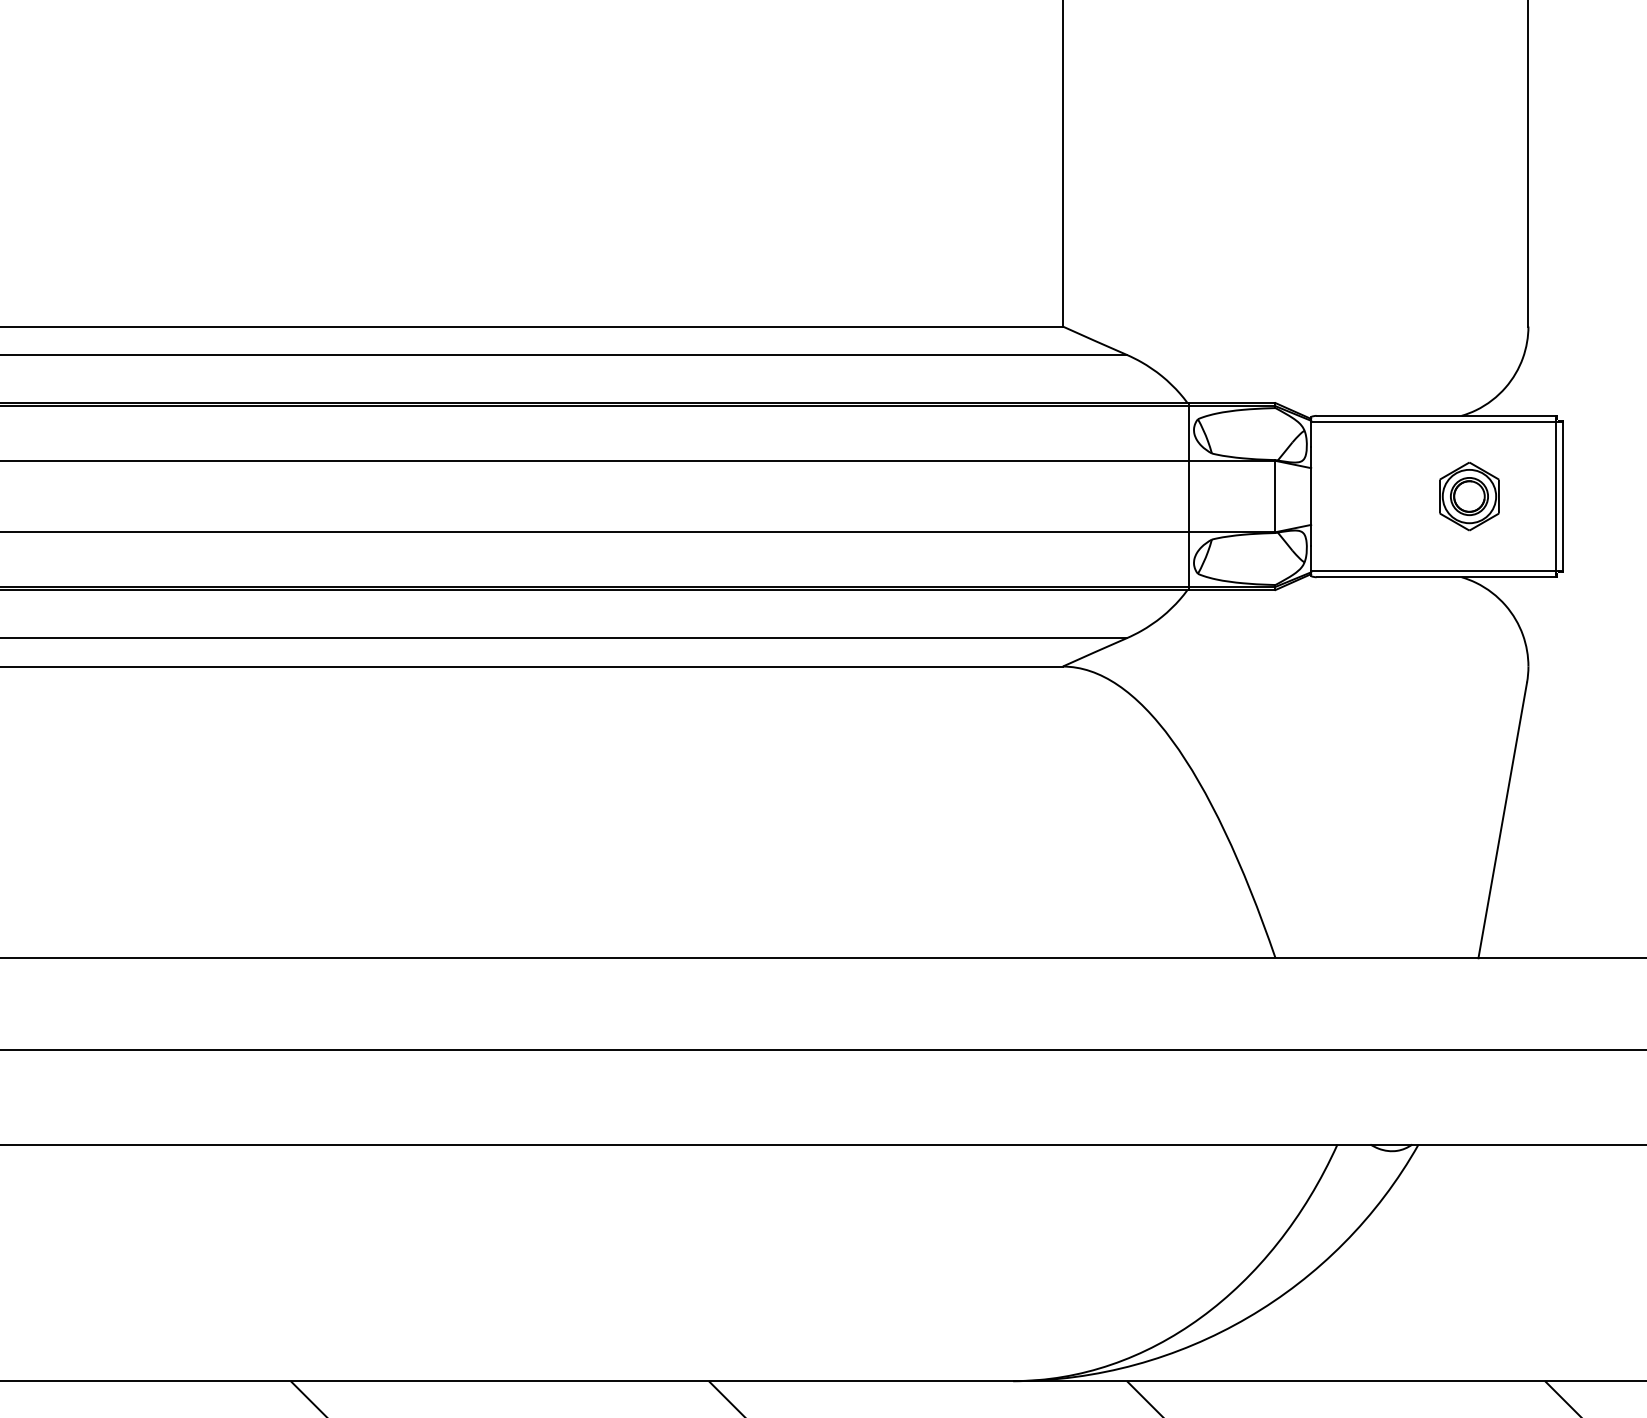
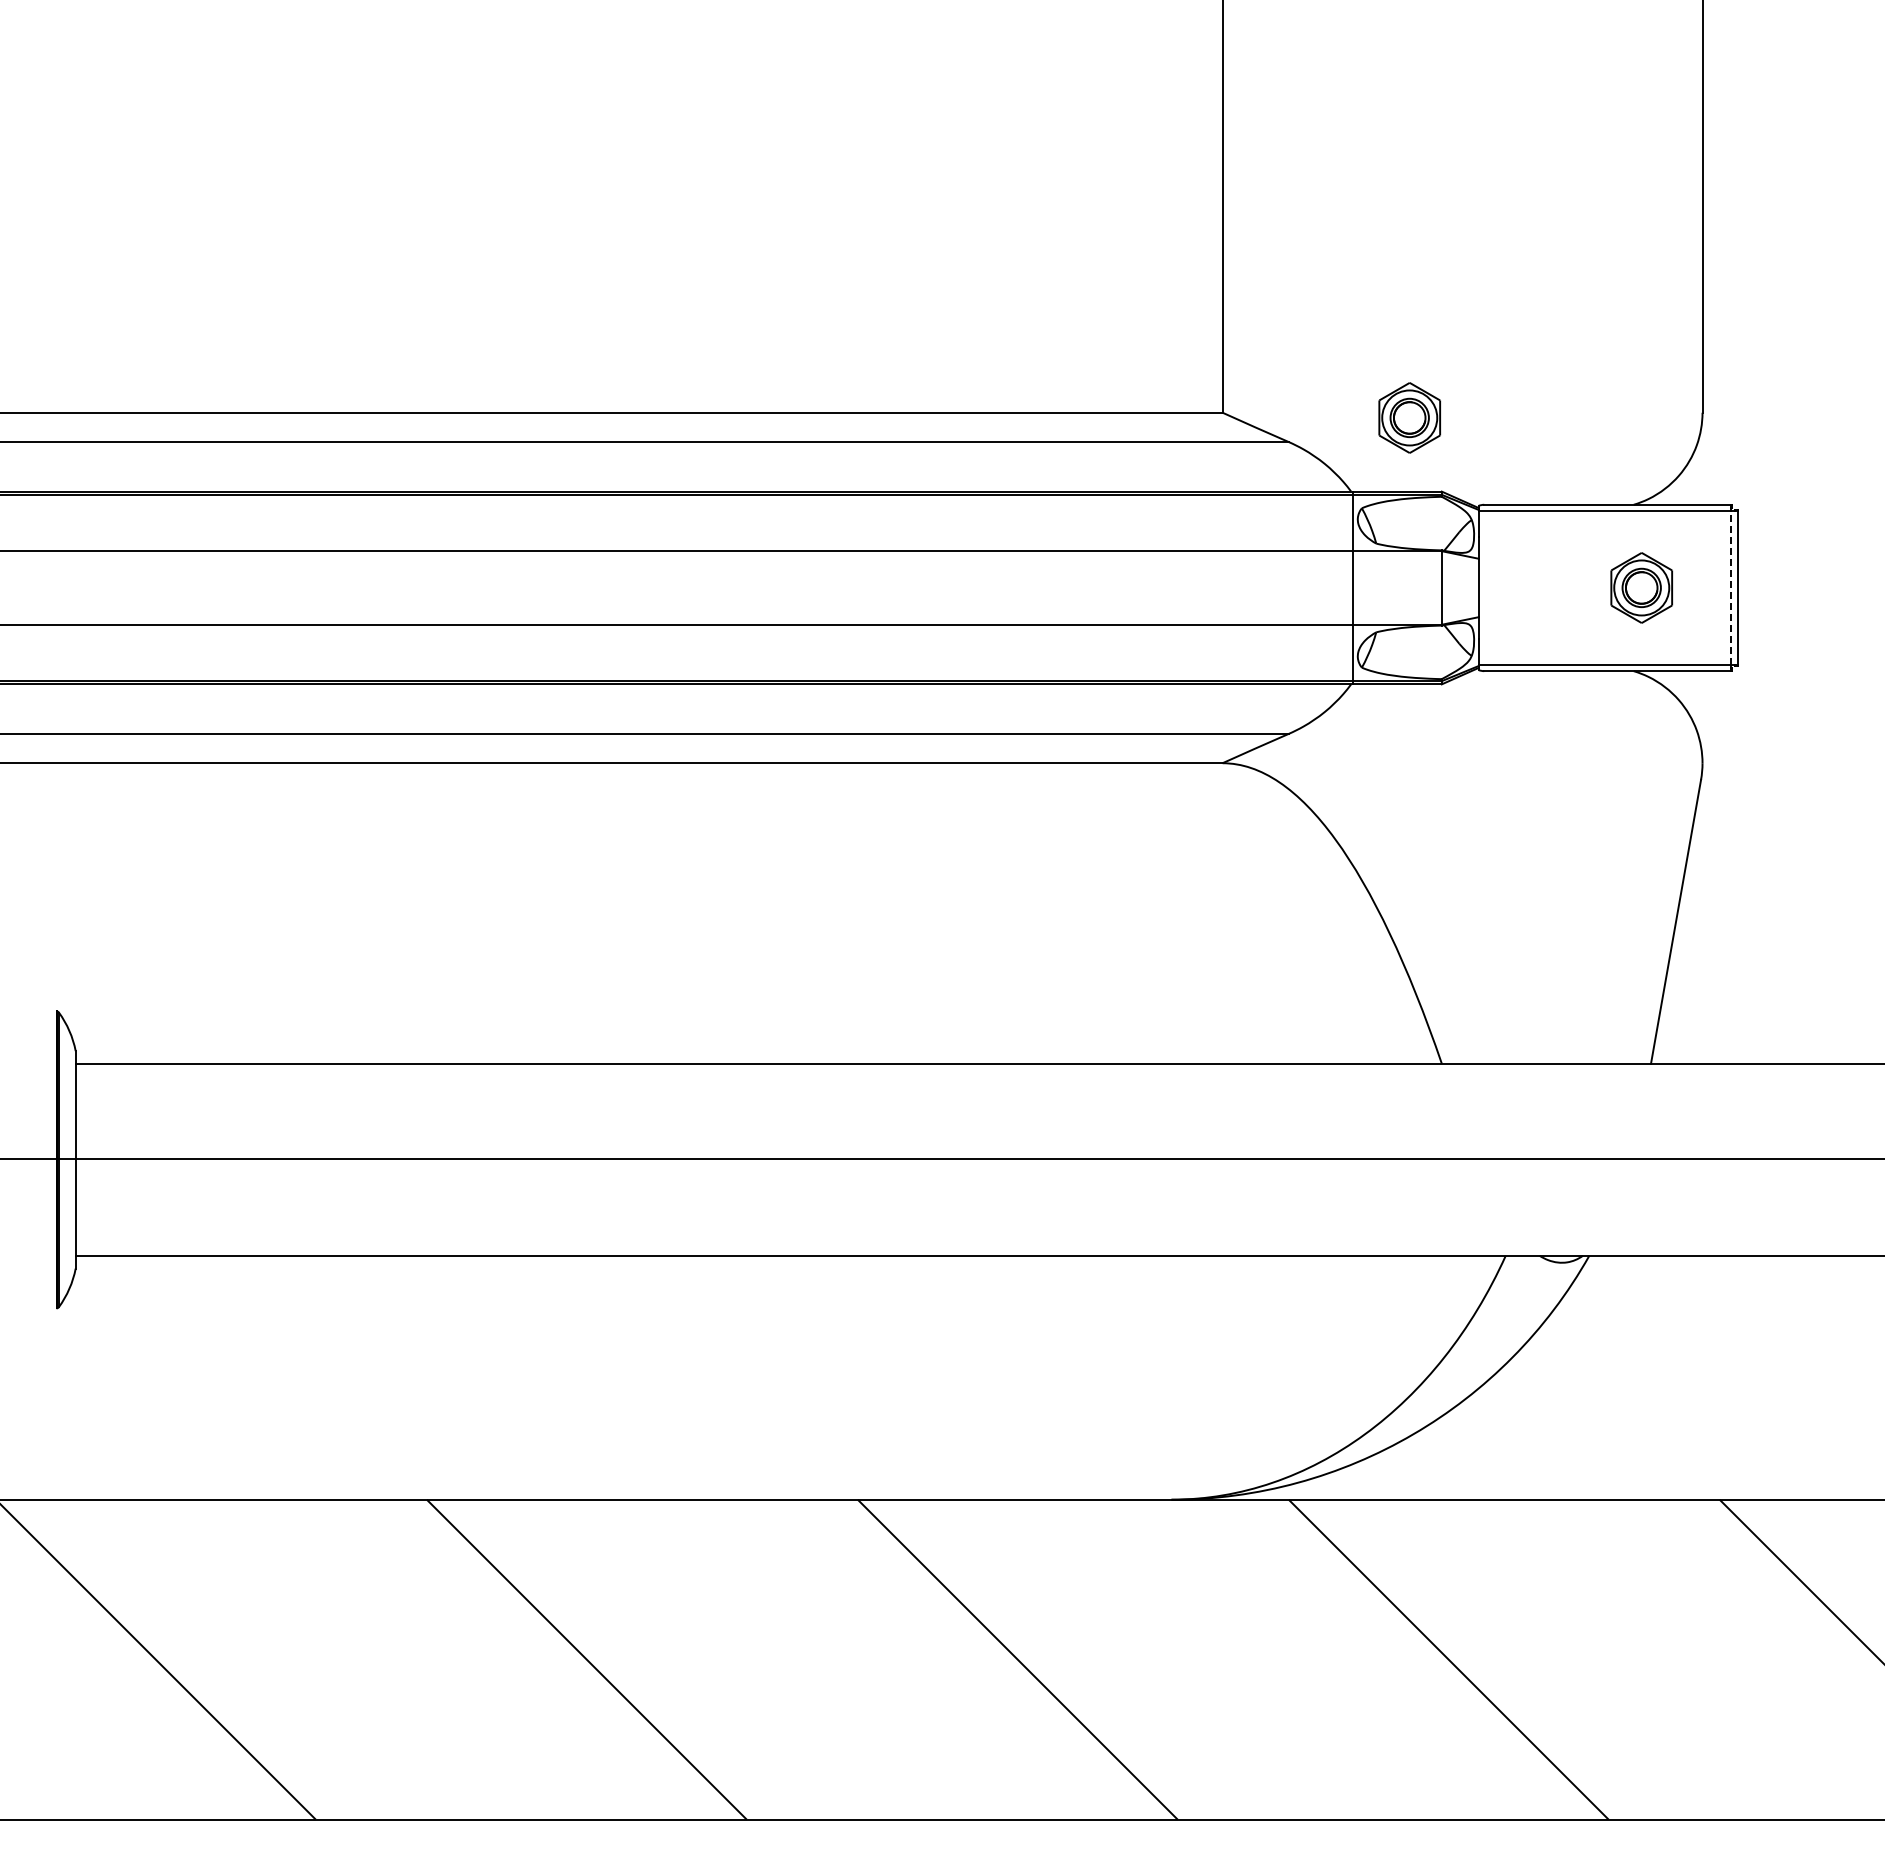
part: (1244, 331) -> (1409, 417), added
line: (1556, 496) -> (1731, 587), solid -> dashed

